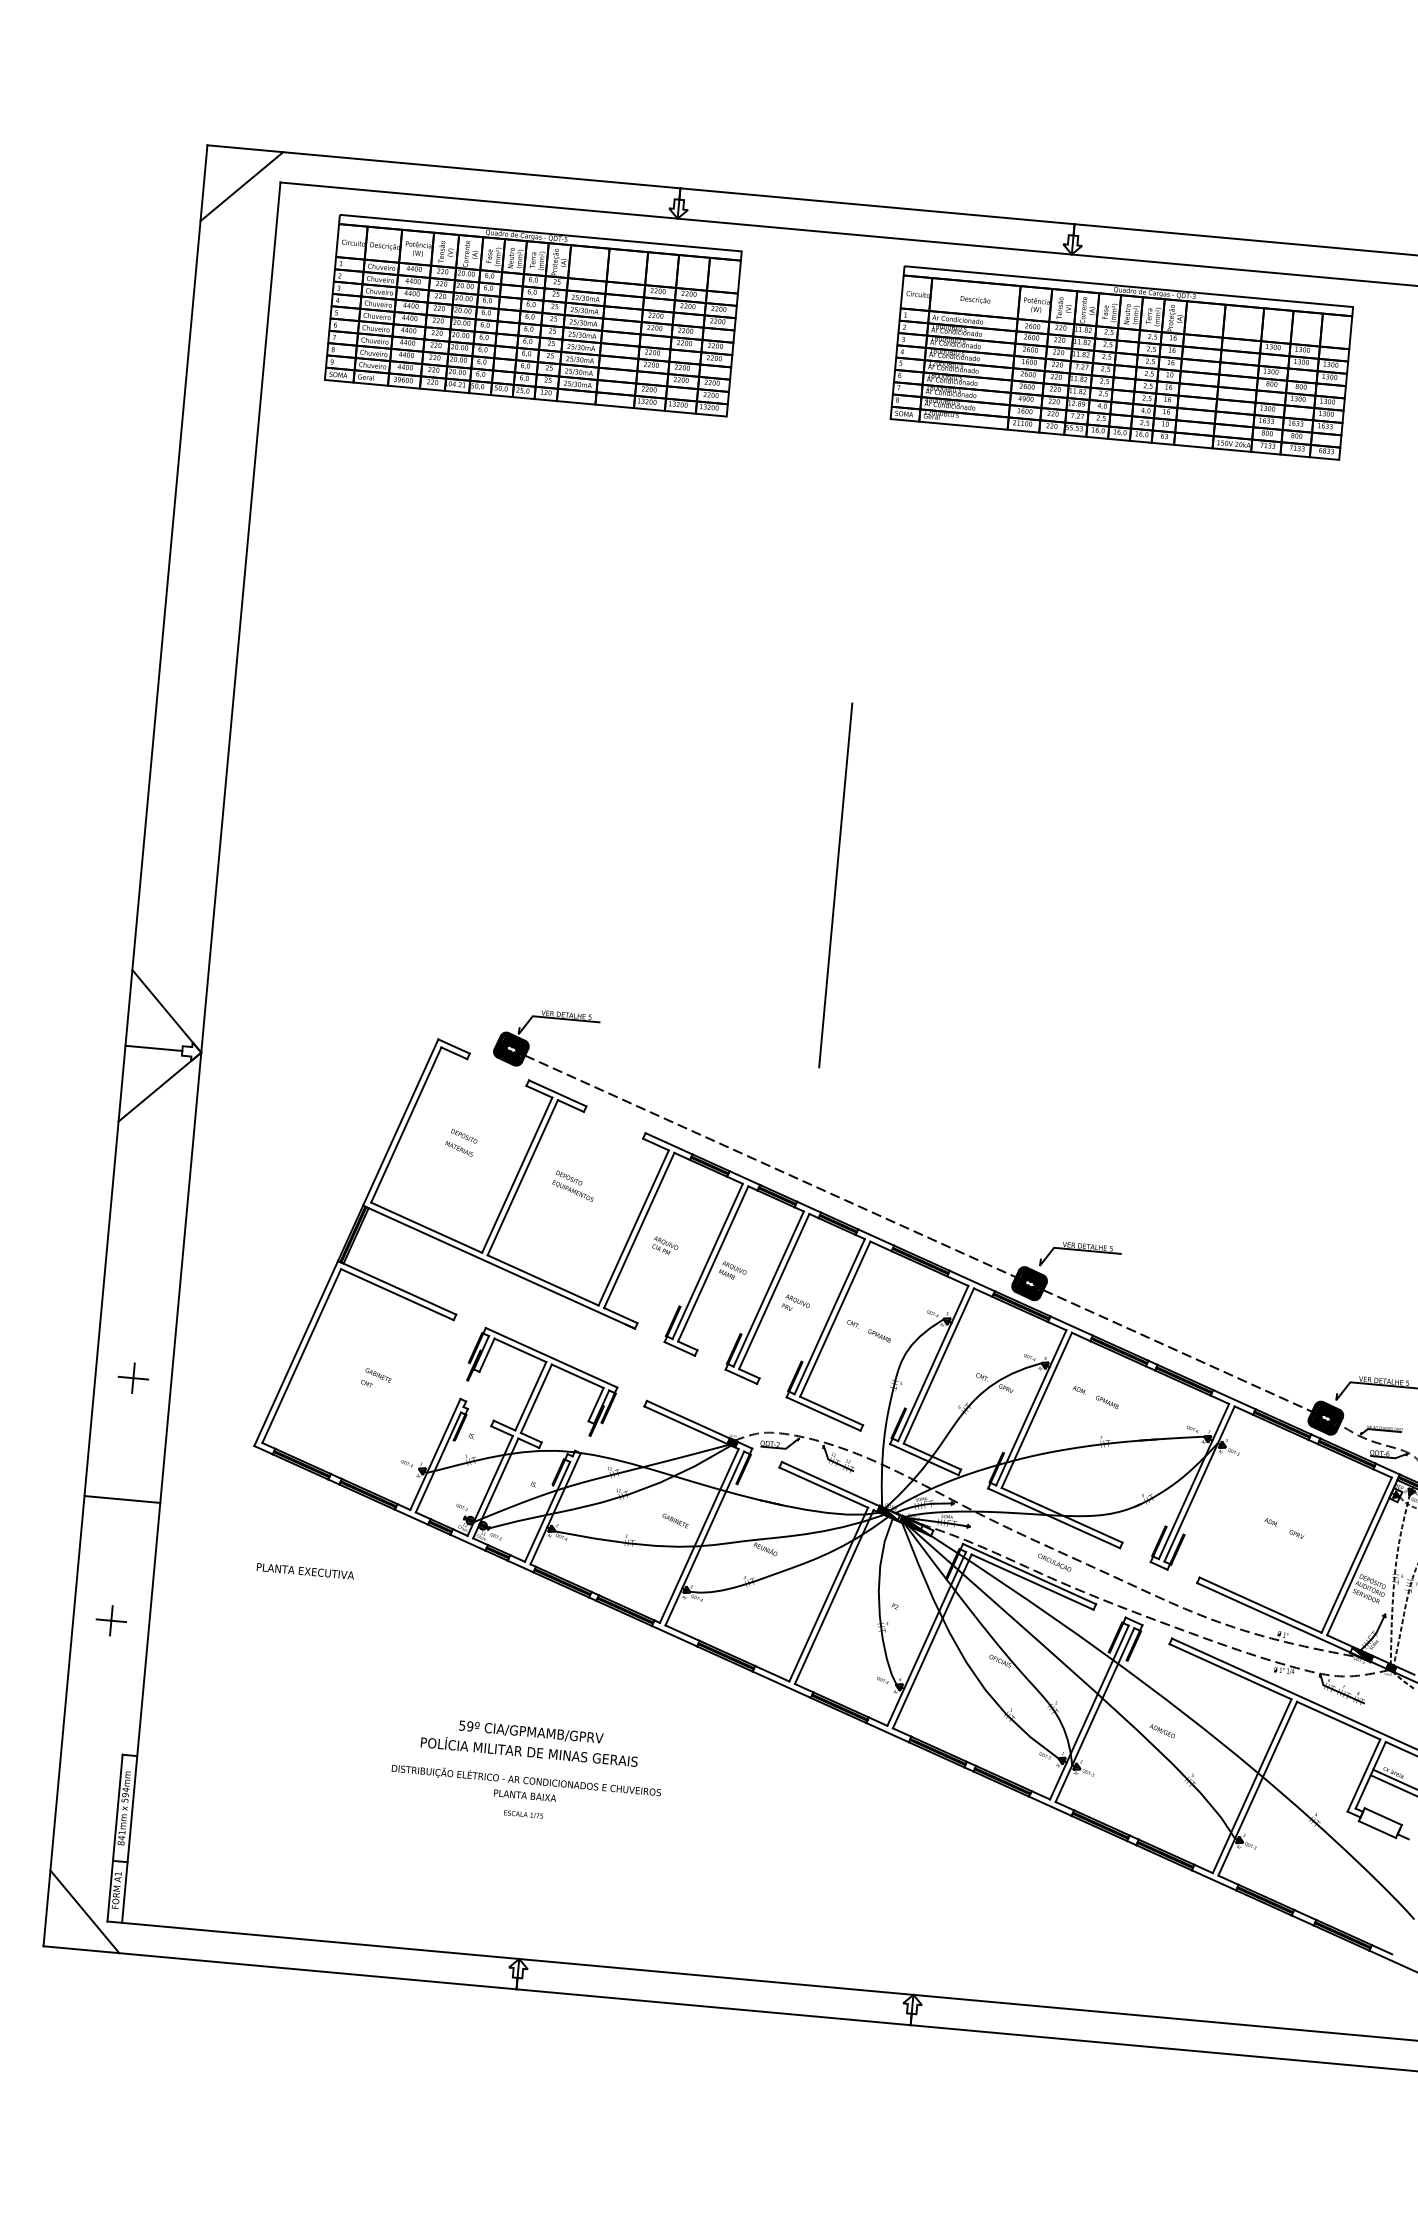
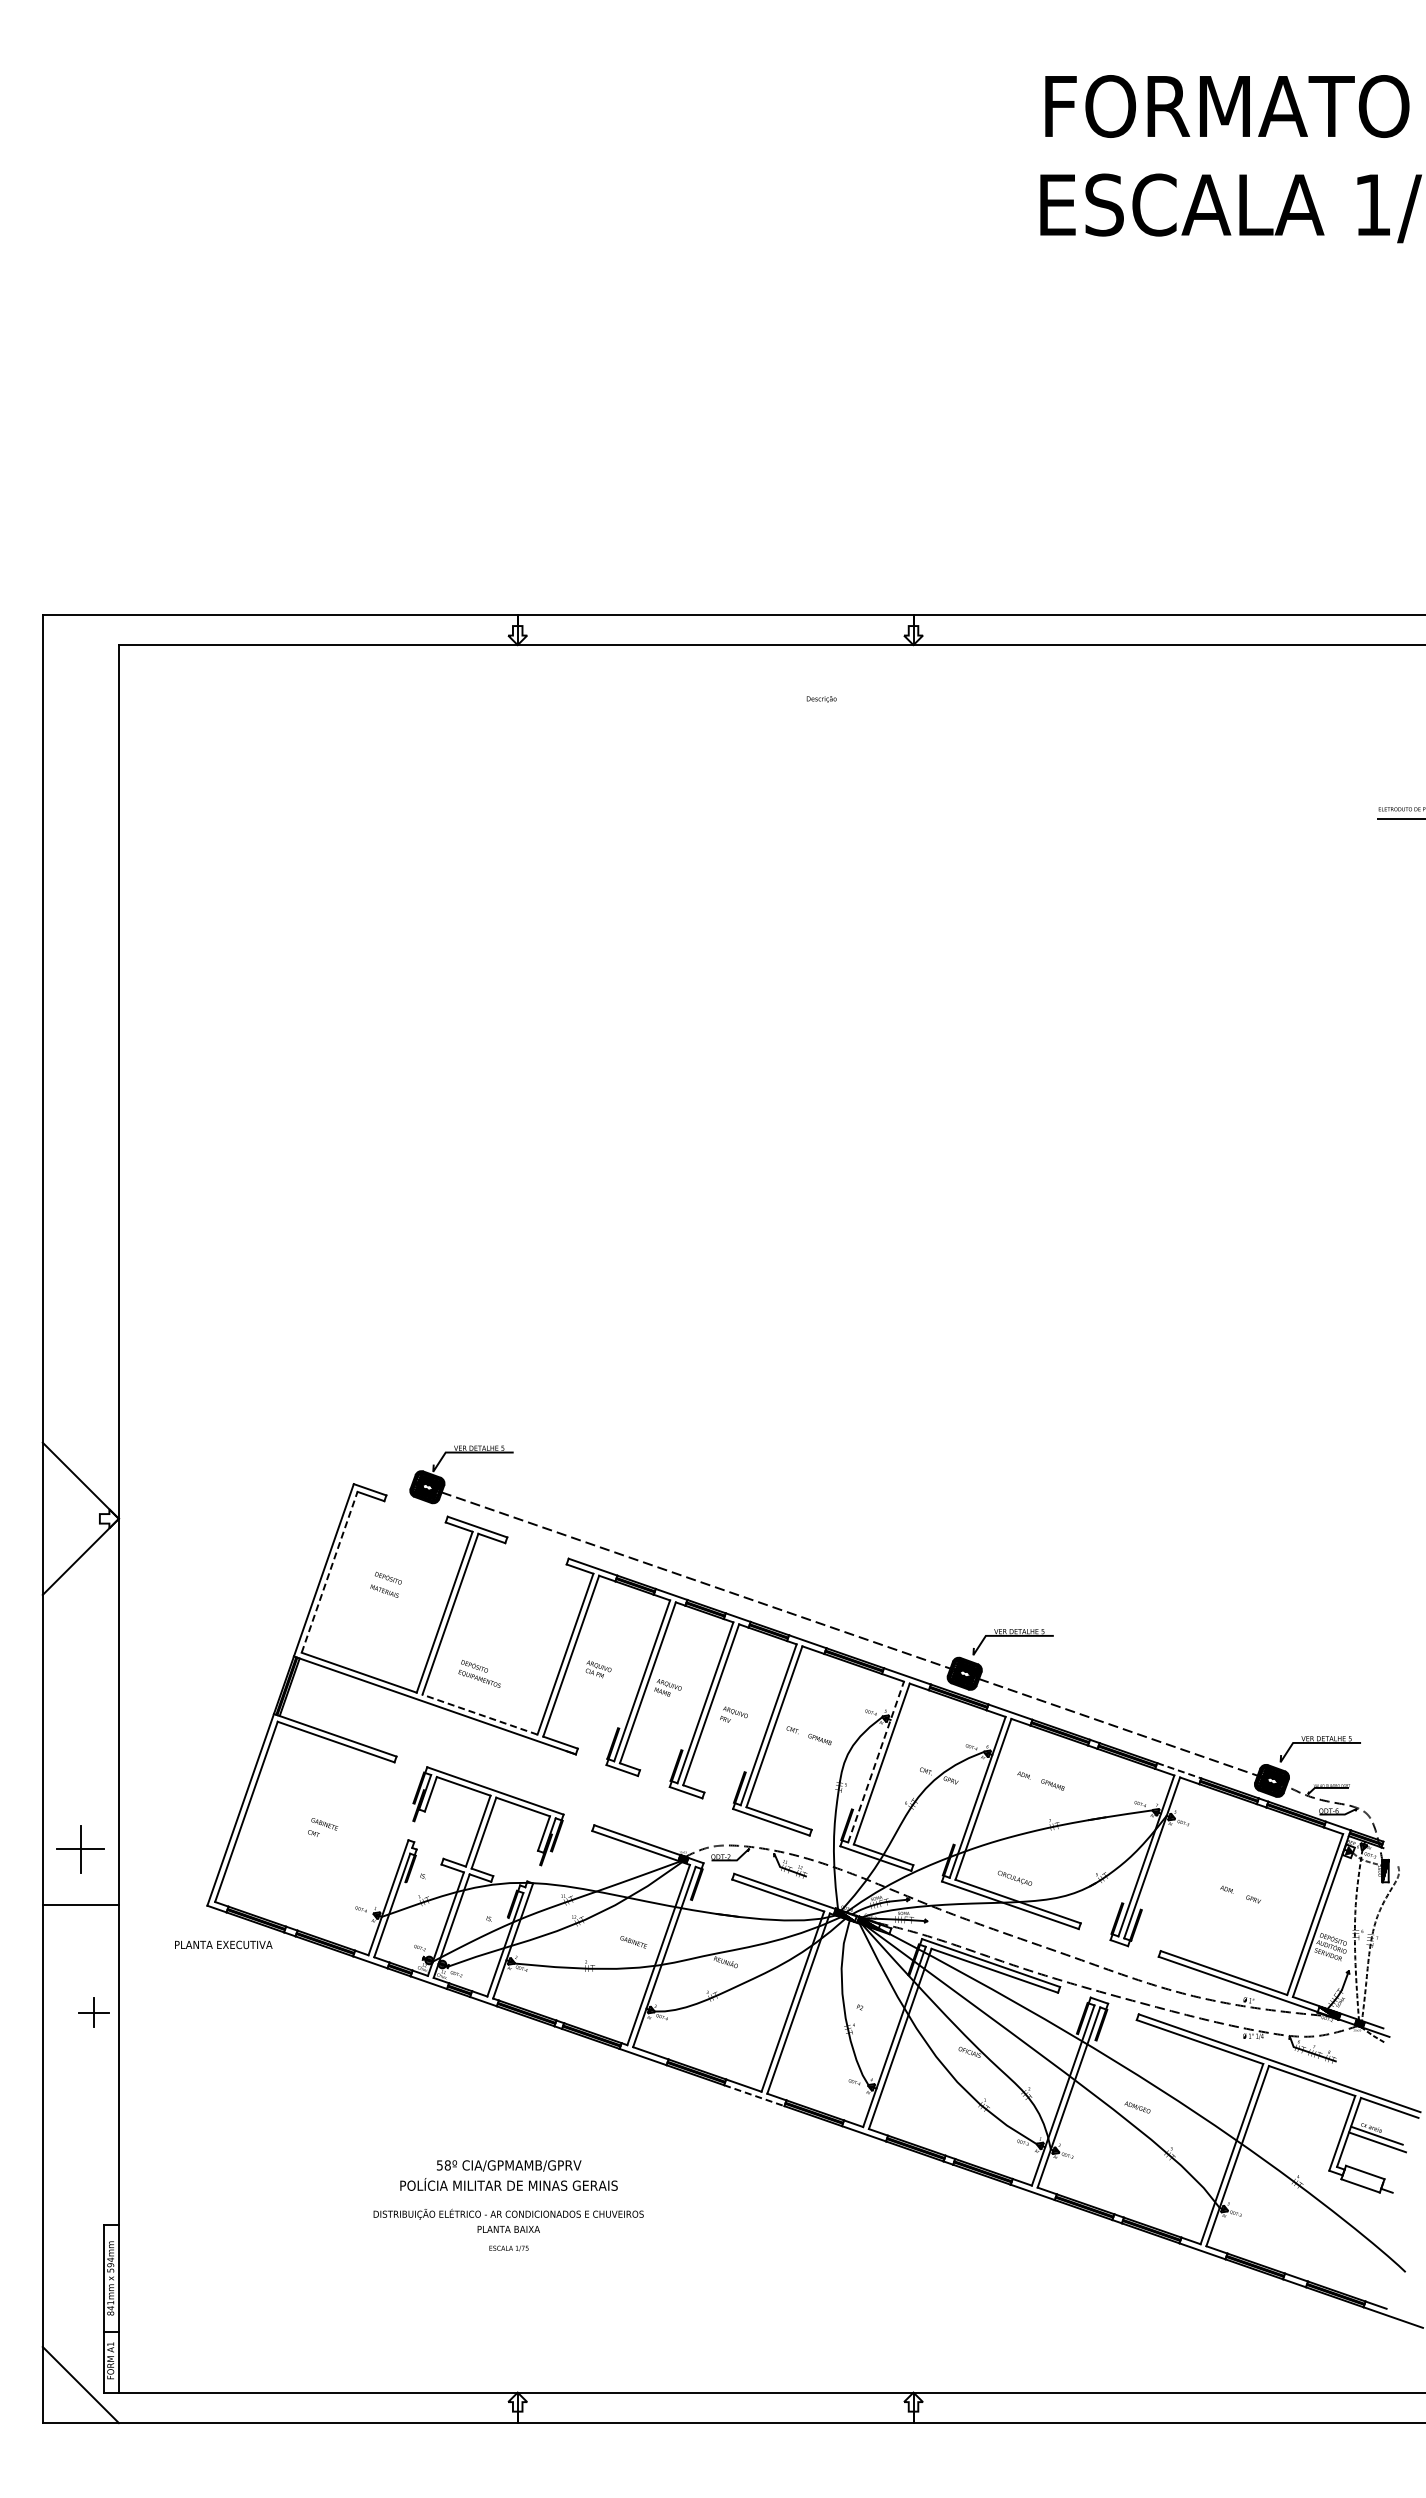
line: (241, 186) -> (80, 652), removed
part: (533, 315) -> (382, 754), removed
part: (1121, 362) -> (972, 748), removed
line: (835, 885) -> (735, 1294), removed
line: (153, 1047) -> (70, 1518), removed
line: (406, 1124) -> (329, 1571), solid -> dashed
text: (573, 1185) -> (479, 1673), moved
line: (543, 1280) -> (480, 1714), solid -> dashed
line: (933, 1363) -> (876, 1761), solid -> dashed
part: (133, 1377) -> (80, 1848), size x1.6
line: (1234, 1399) -> (1179, 1770), solid -> dashed
line: (122, 1498) -> (80, 1904), moved
text: (1054, 1561) -> (1014, 1877), moved
text: (305, 1570) -> (223, 1944), moved
part: (111, 1620) -> (93, 2012), moved
line: (781, 1684) -> (754, 2095), solid -> dashed
text: (469, 1726) -> (447, 2165), 59º -> 58º

